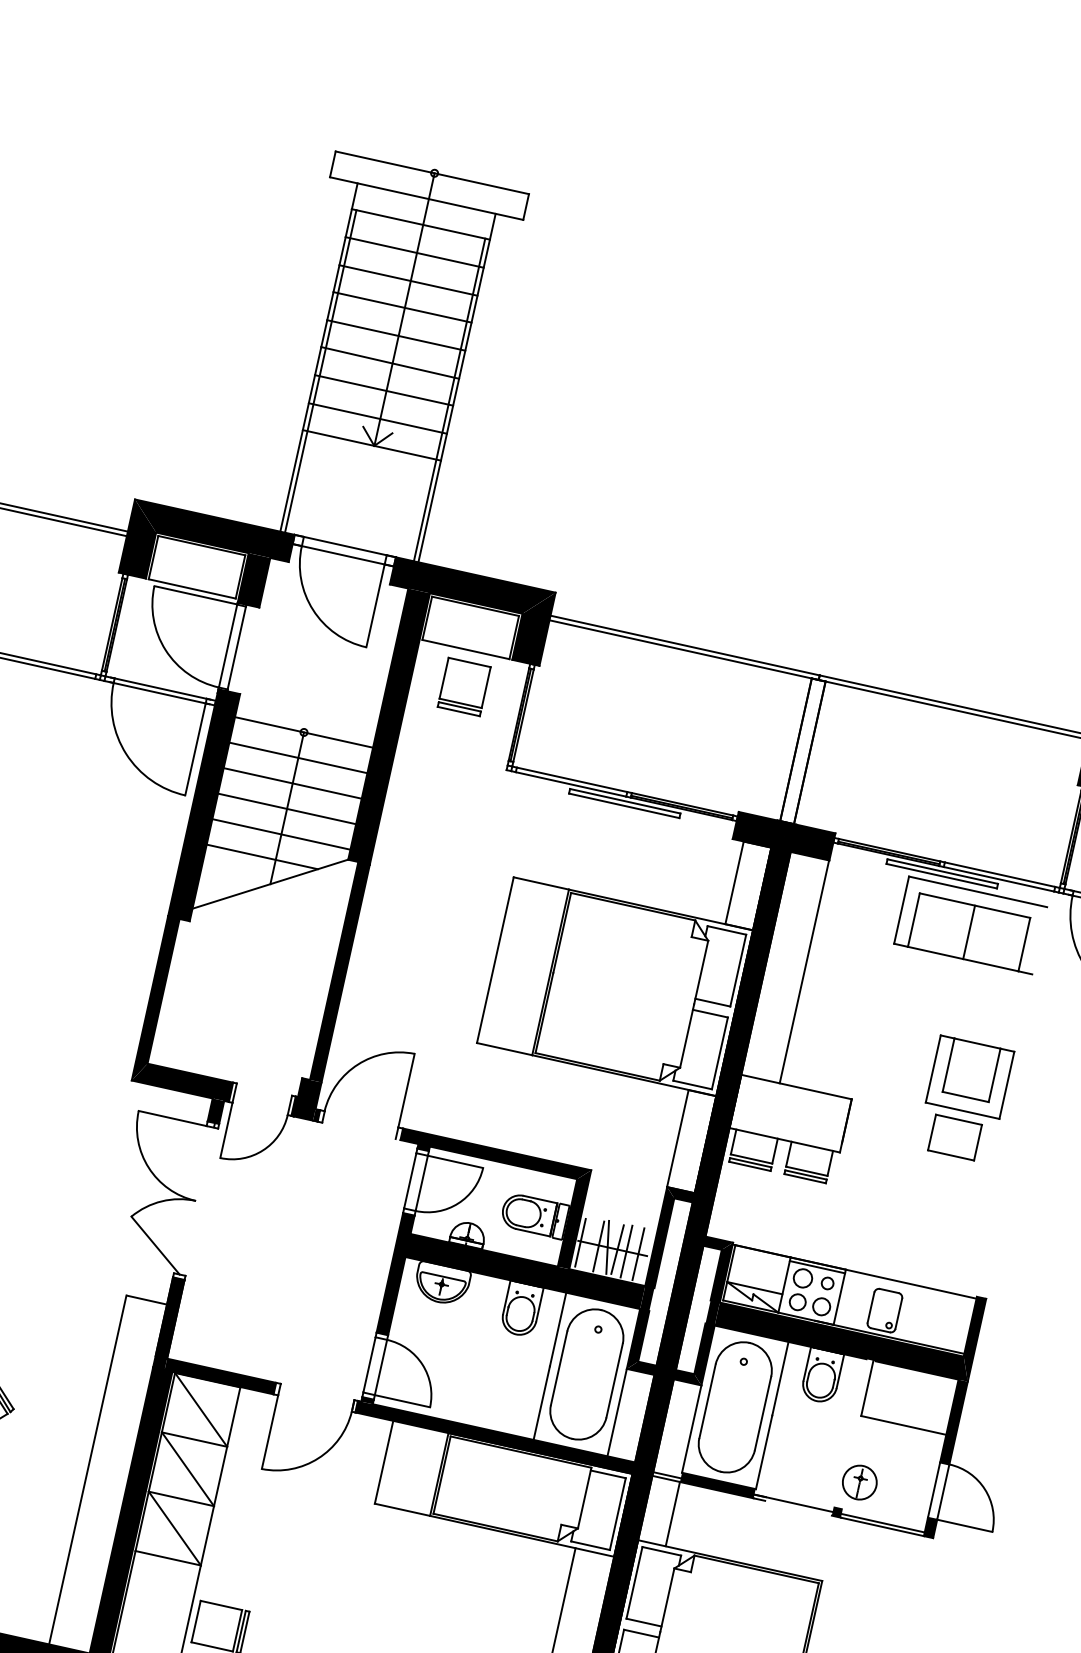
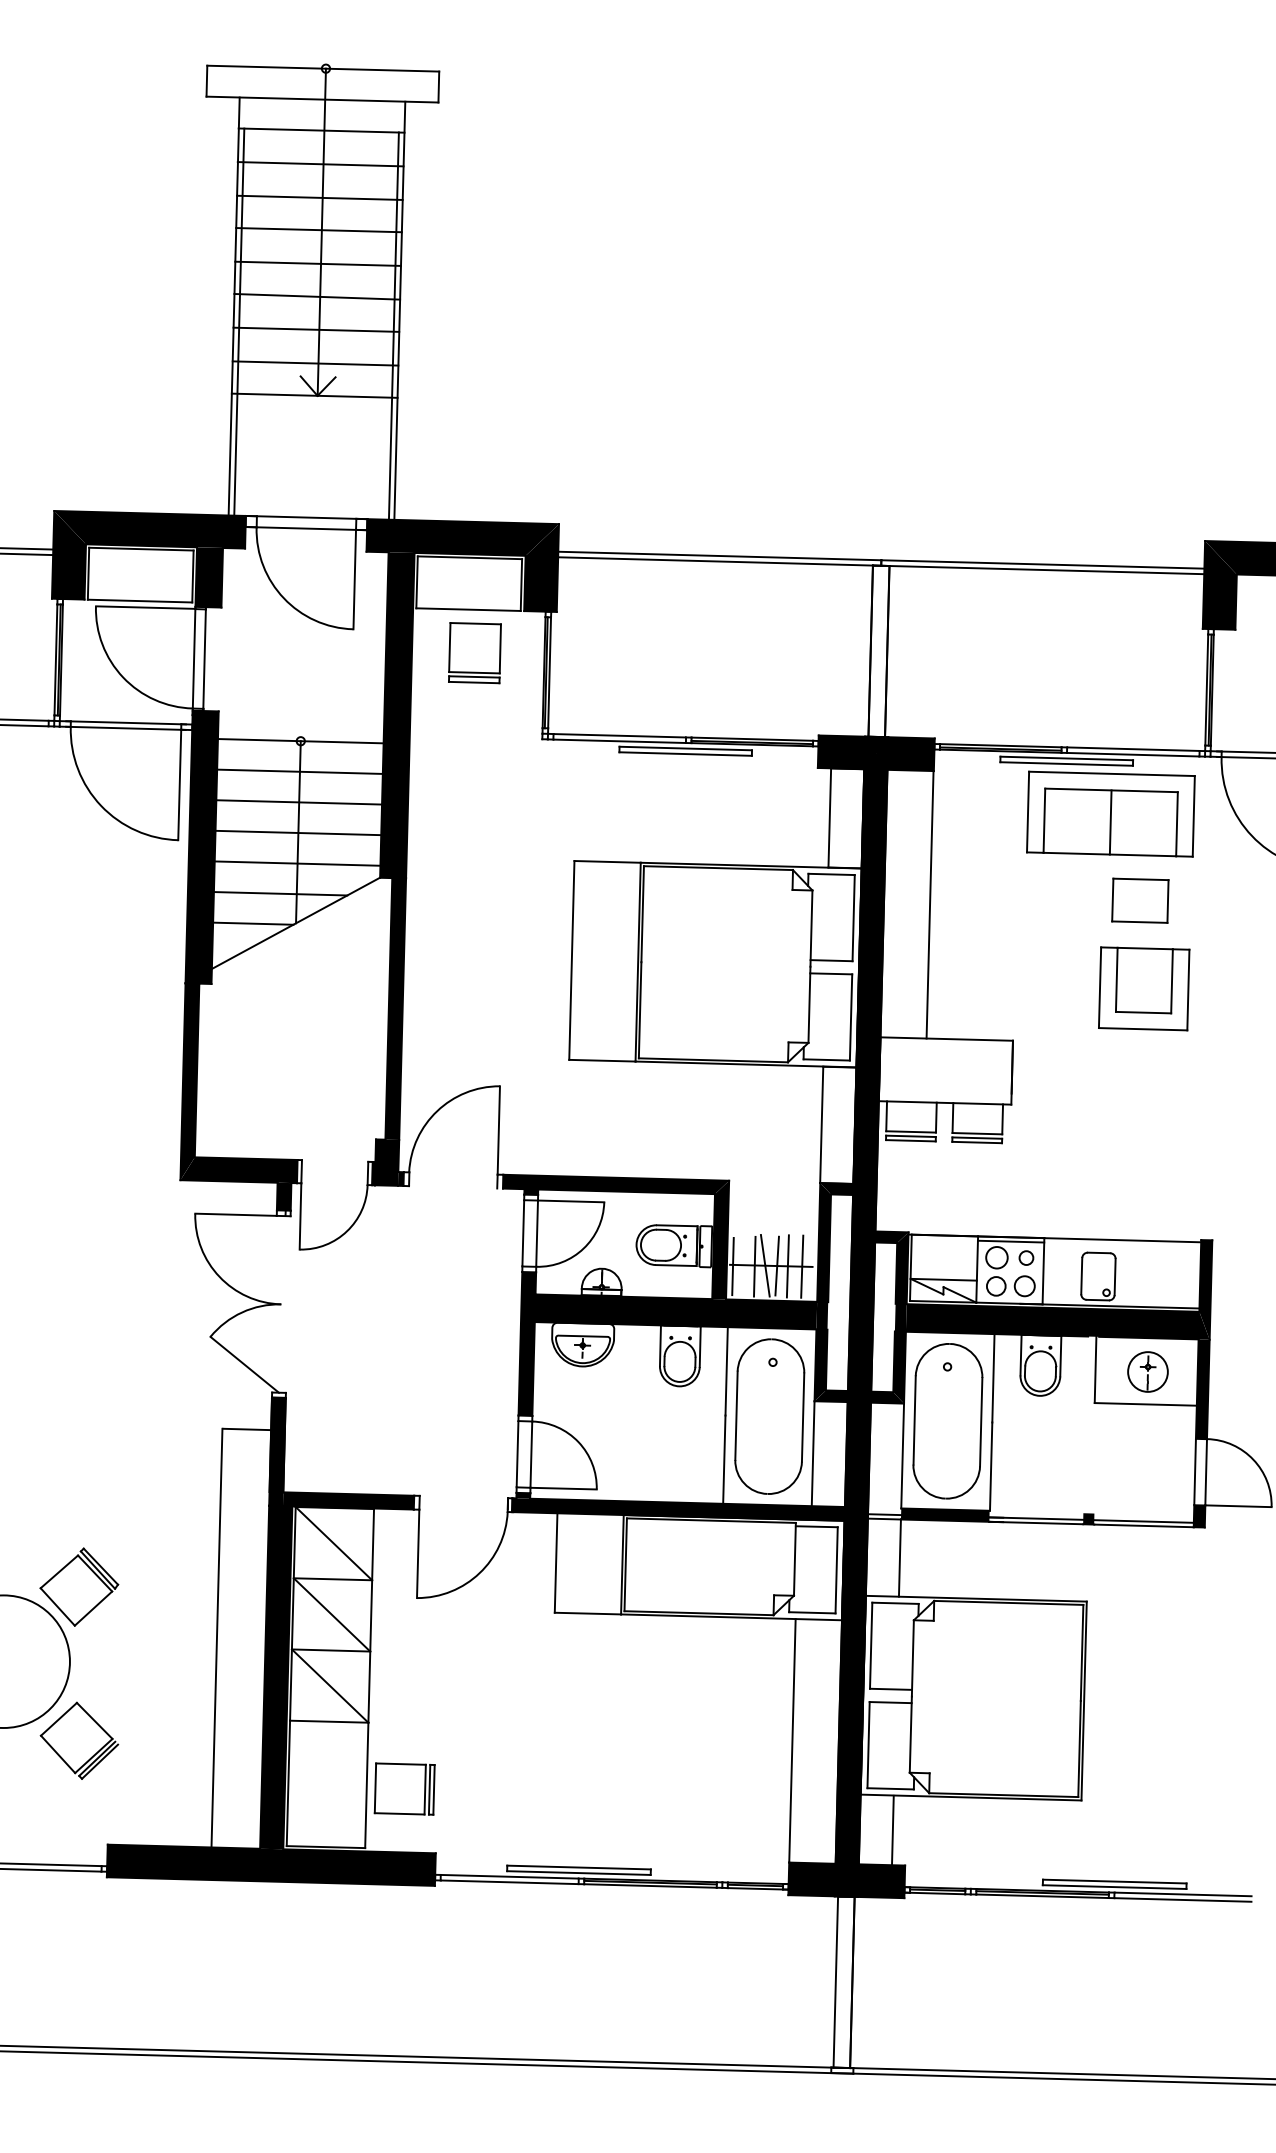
line: (234, 877) -> (253, 923), added
line: (1039, 940) -> (1193, 816), added
part: (955, 1137) -> (1140, 900), moved
part: (859, 1482) -> (1147, 1371), moved
line: (793, 1506) -> (1036, 1522), added

